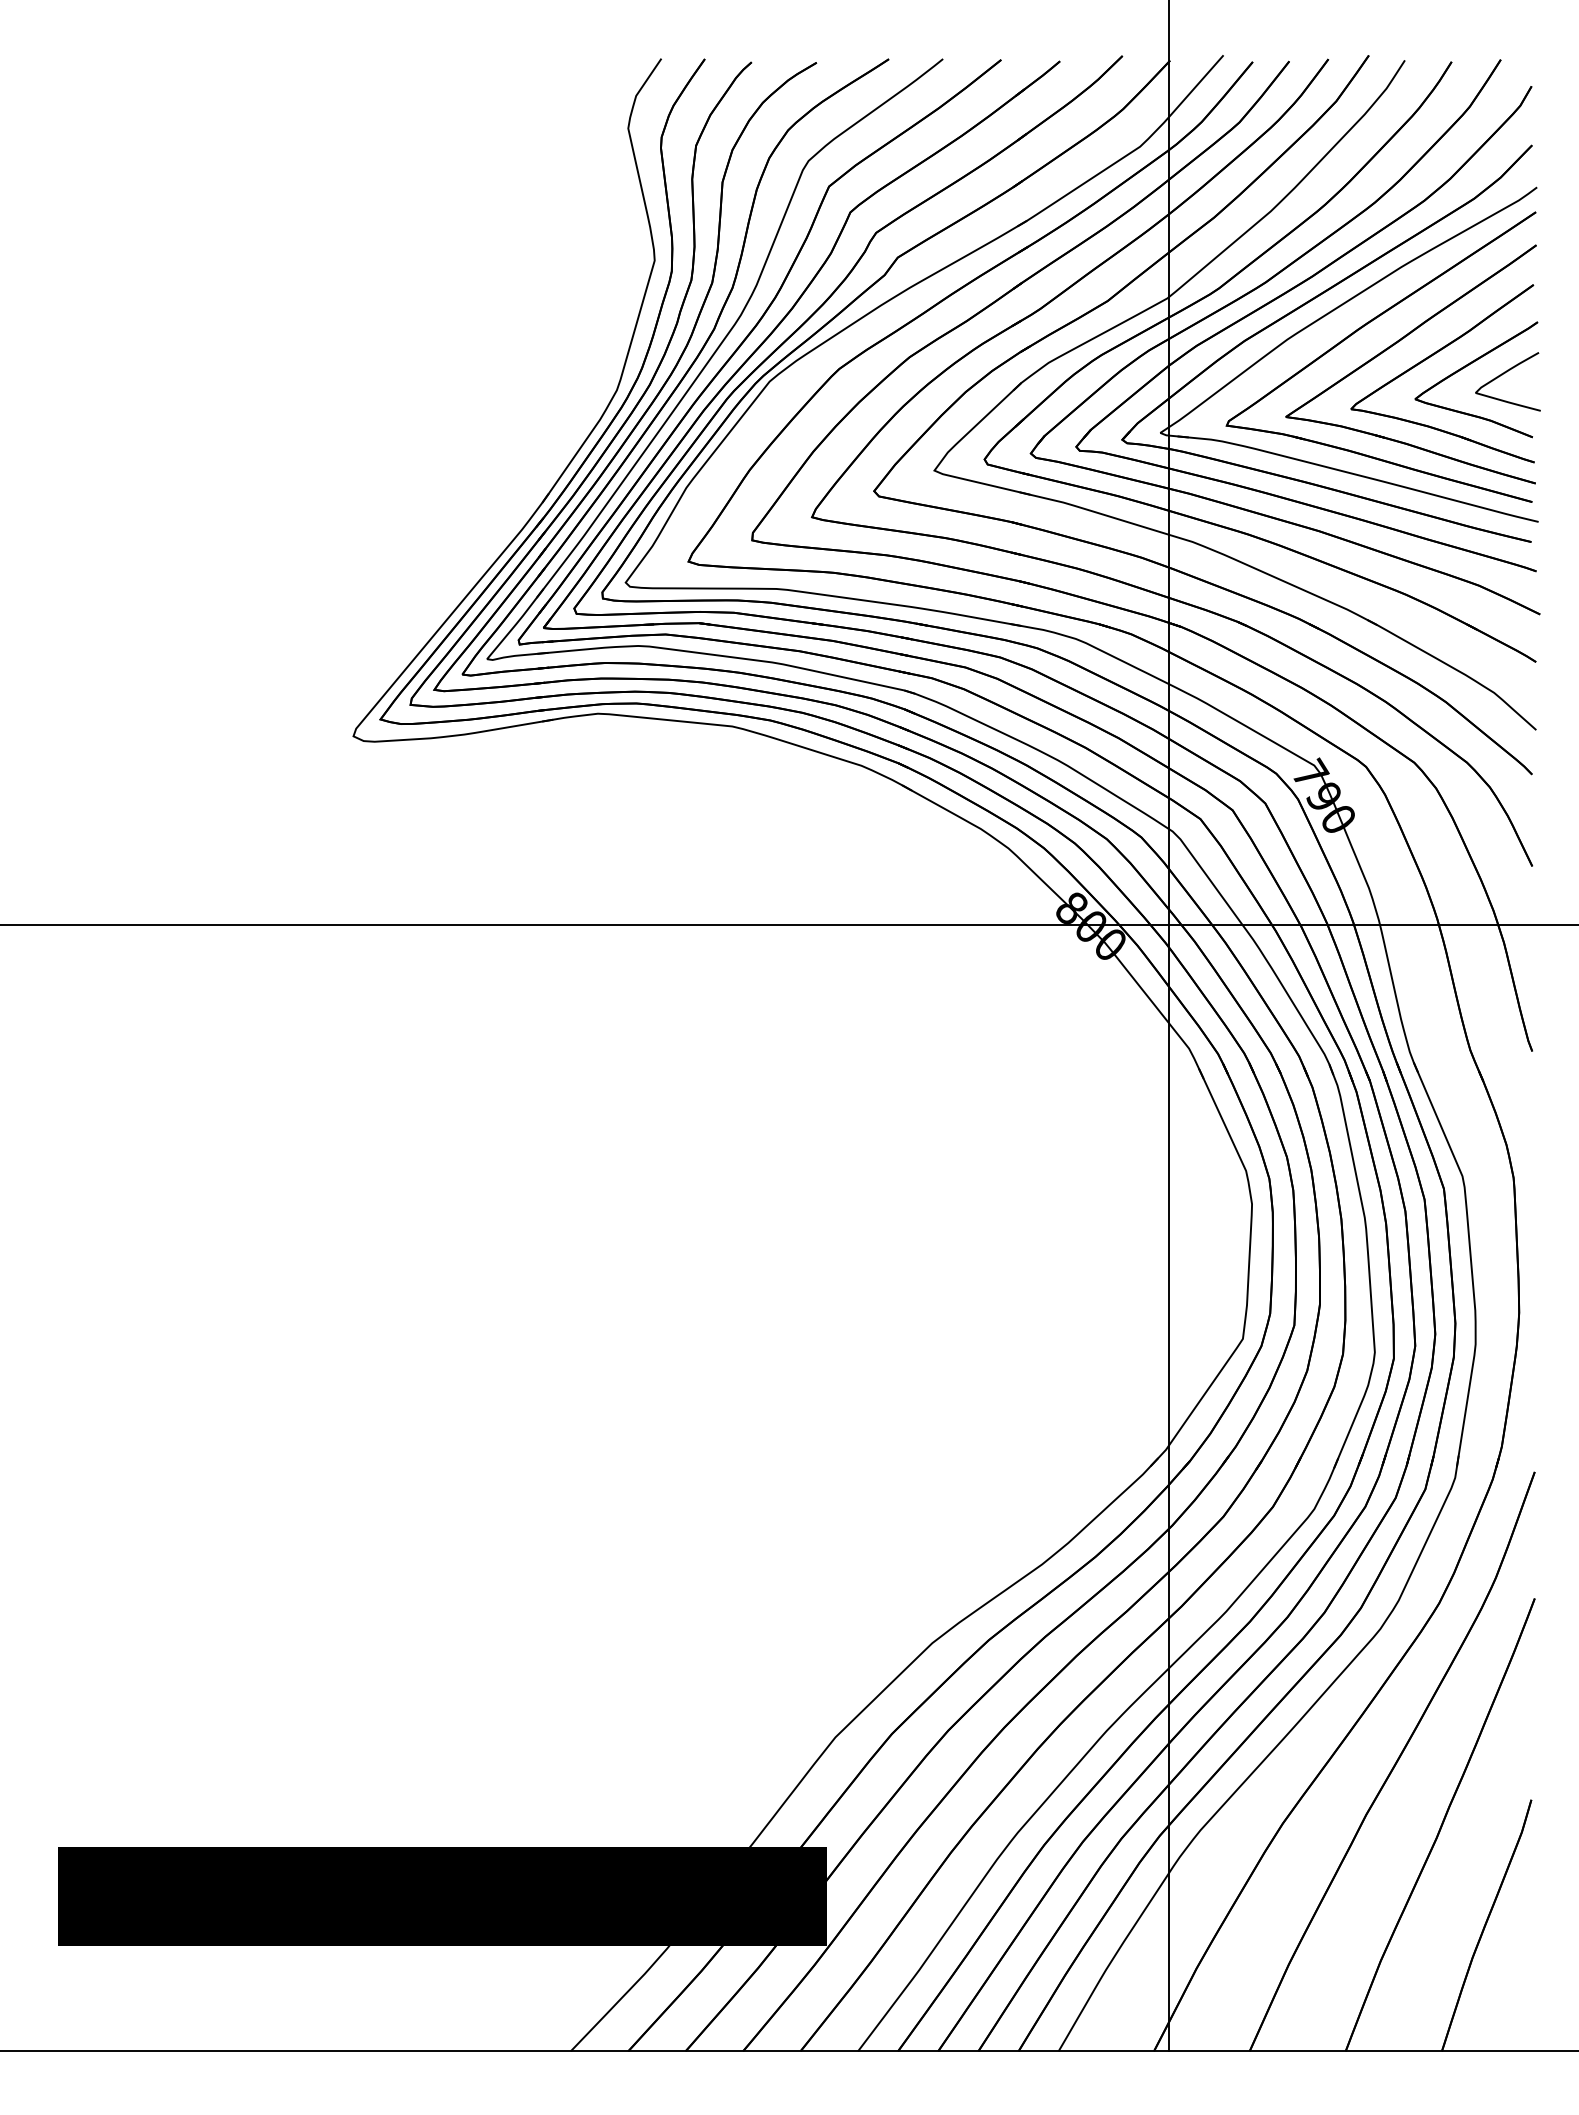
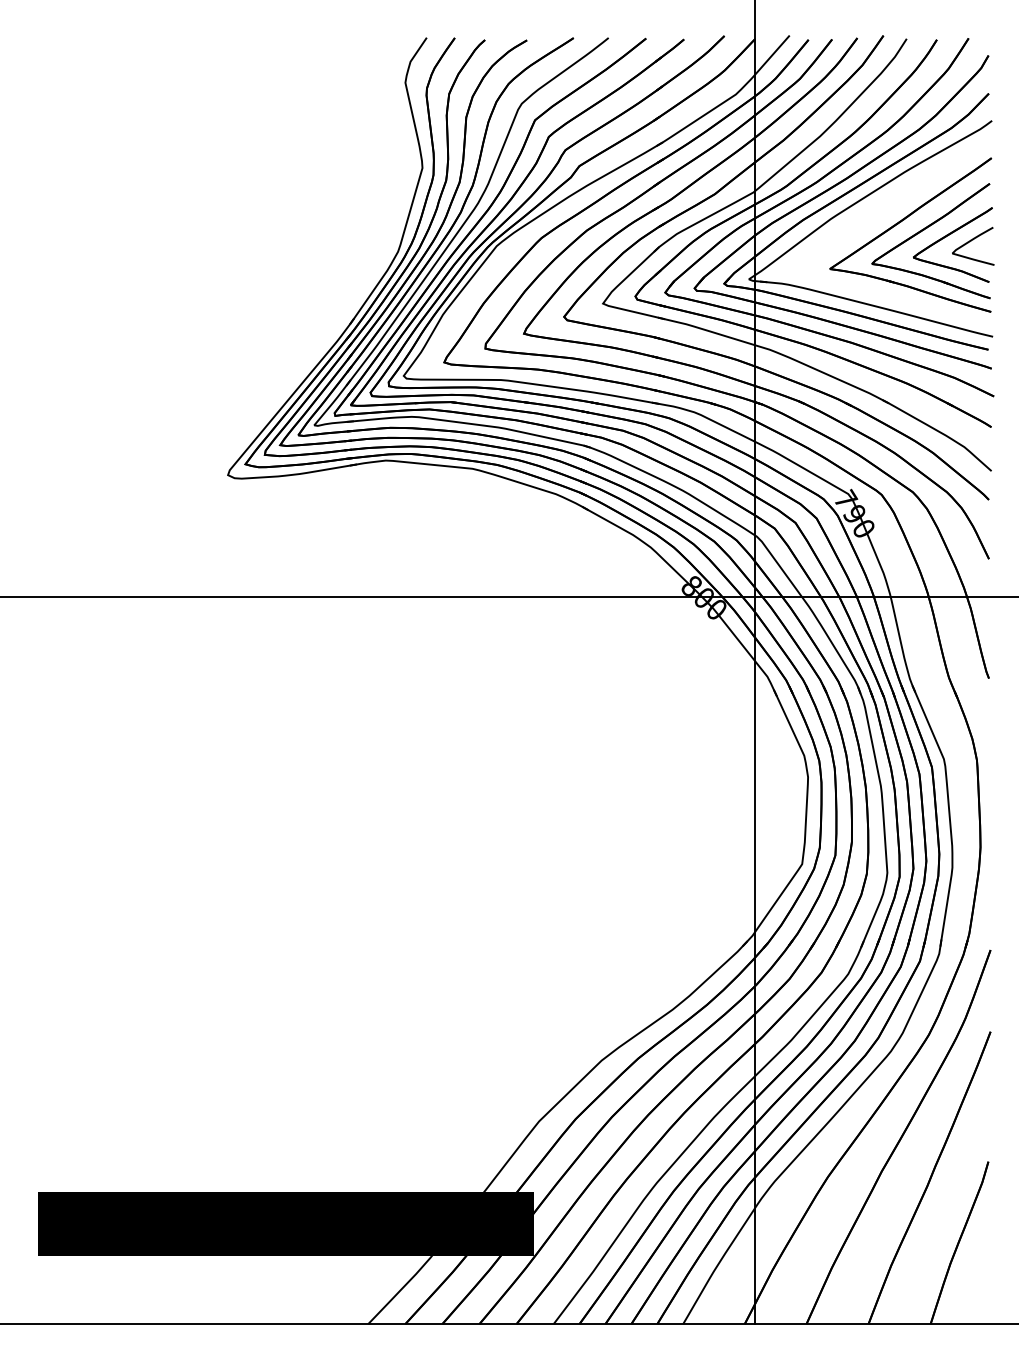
part: (1359, 330) -> (877, 213), removed

